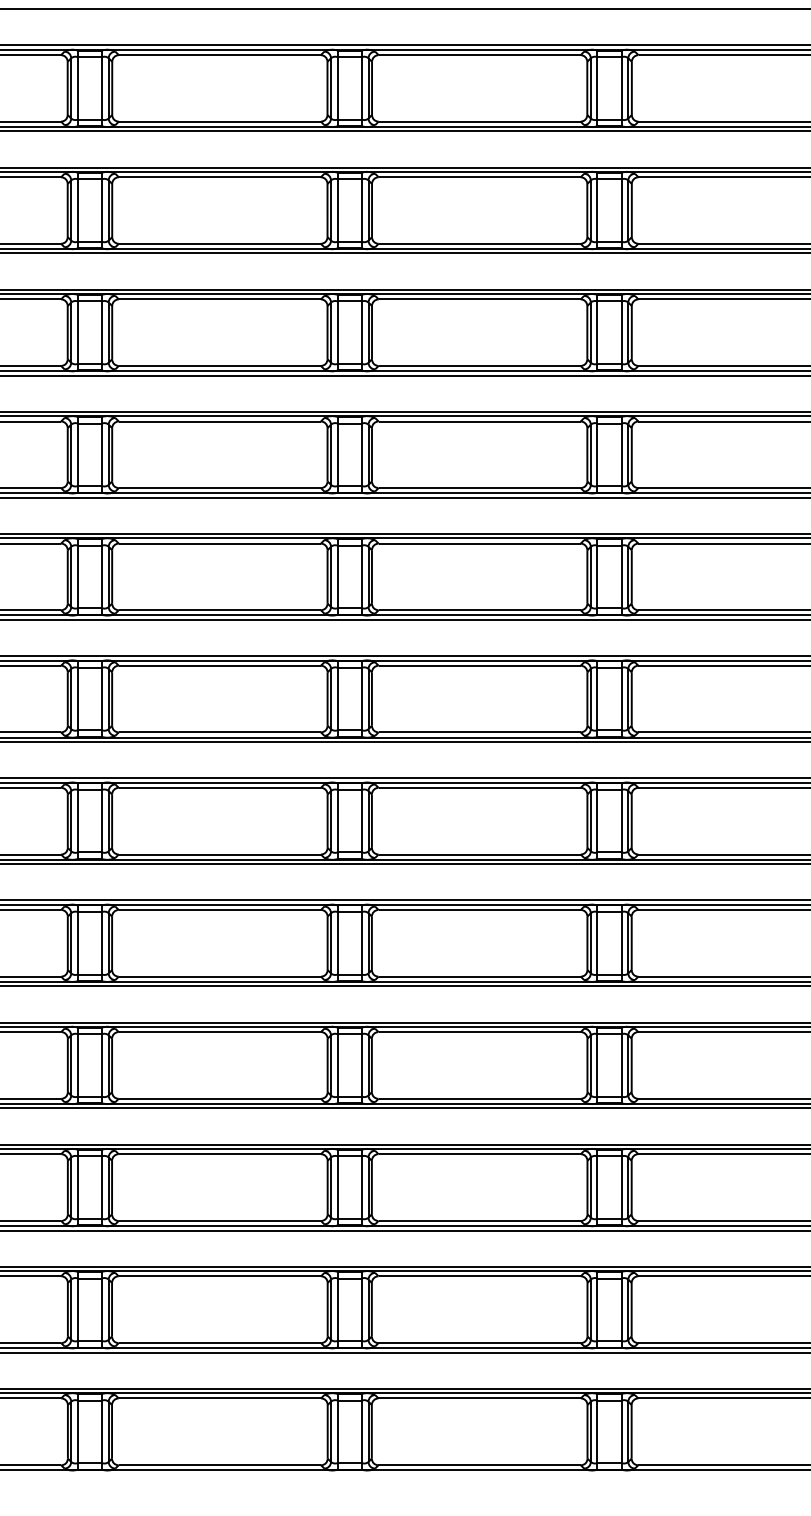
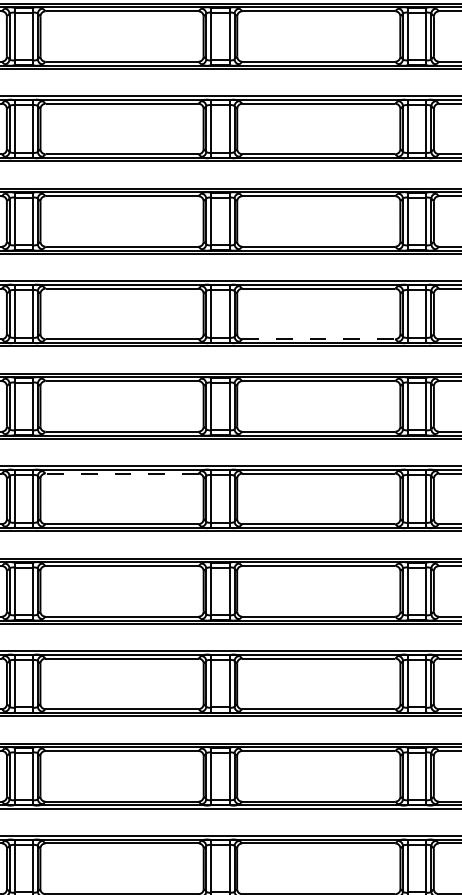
line: (480, 732) -> (319, 339), solid -> dashed
line: (219, 909) -> (121, 473), solid -> dashed

